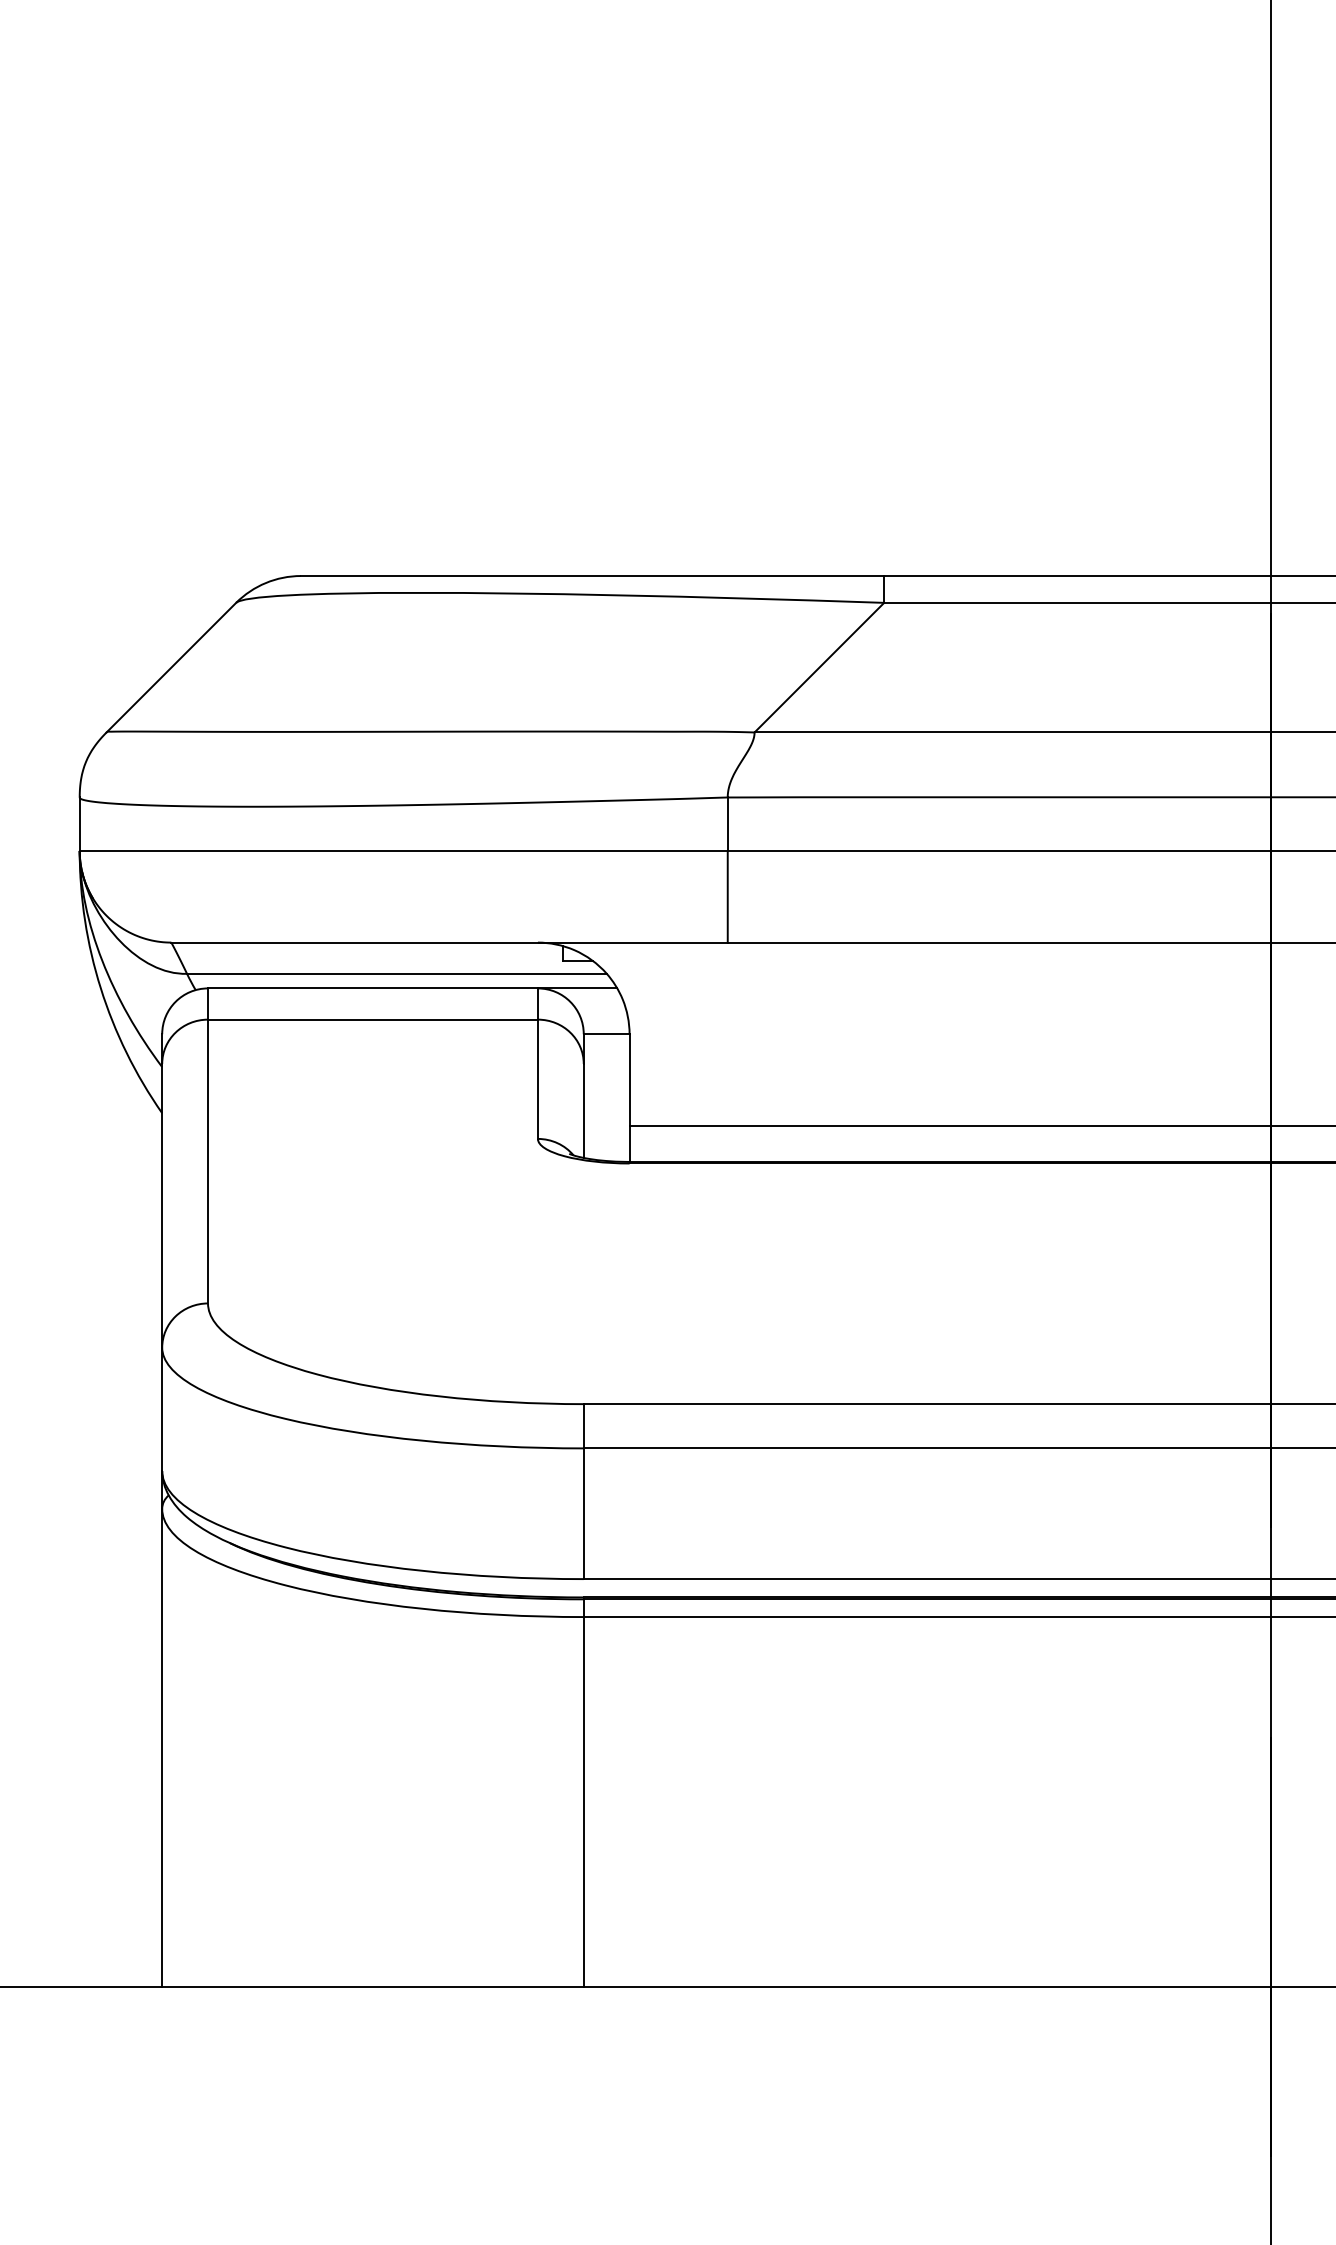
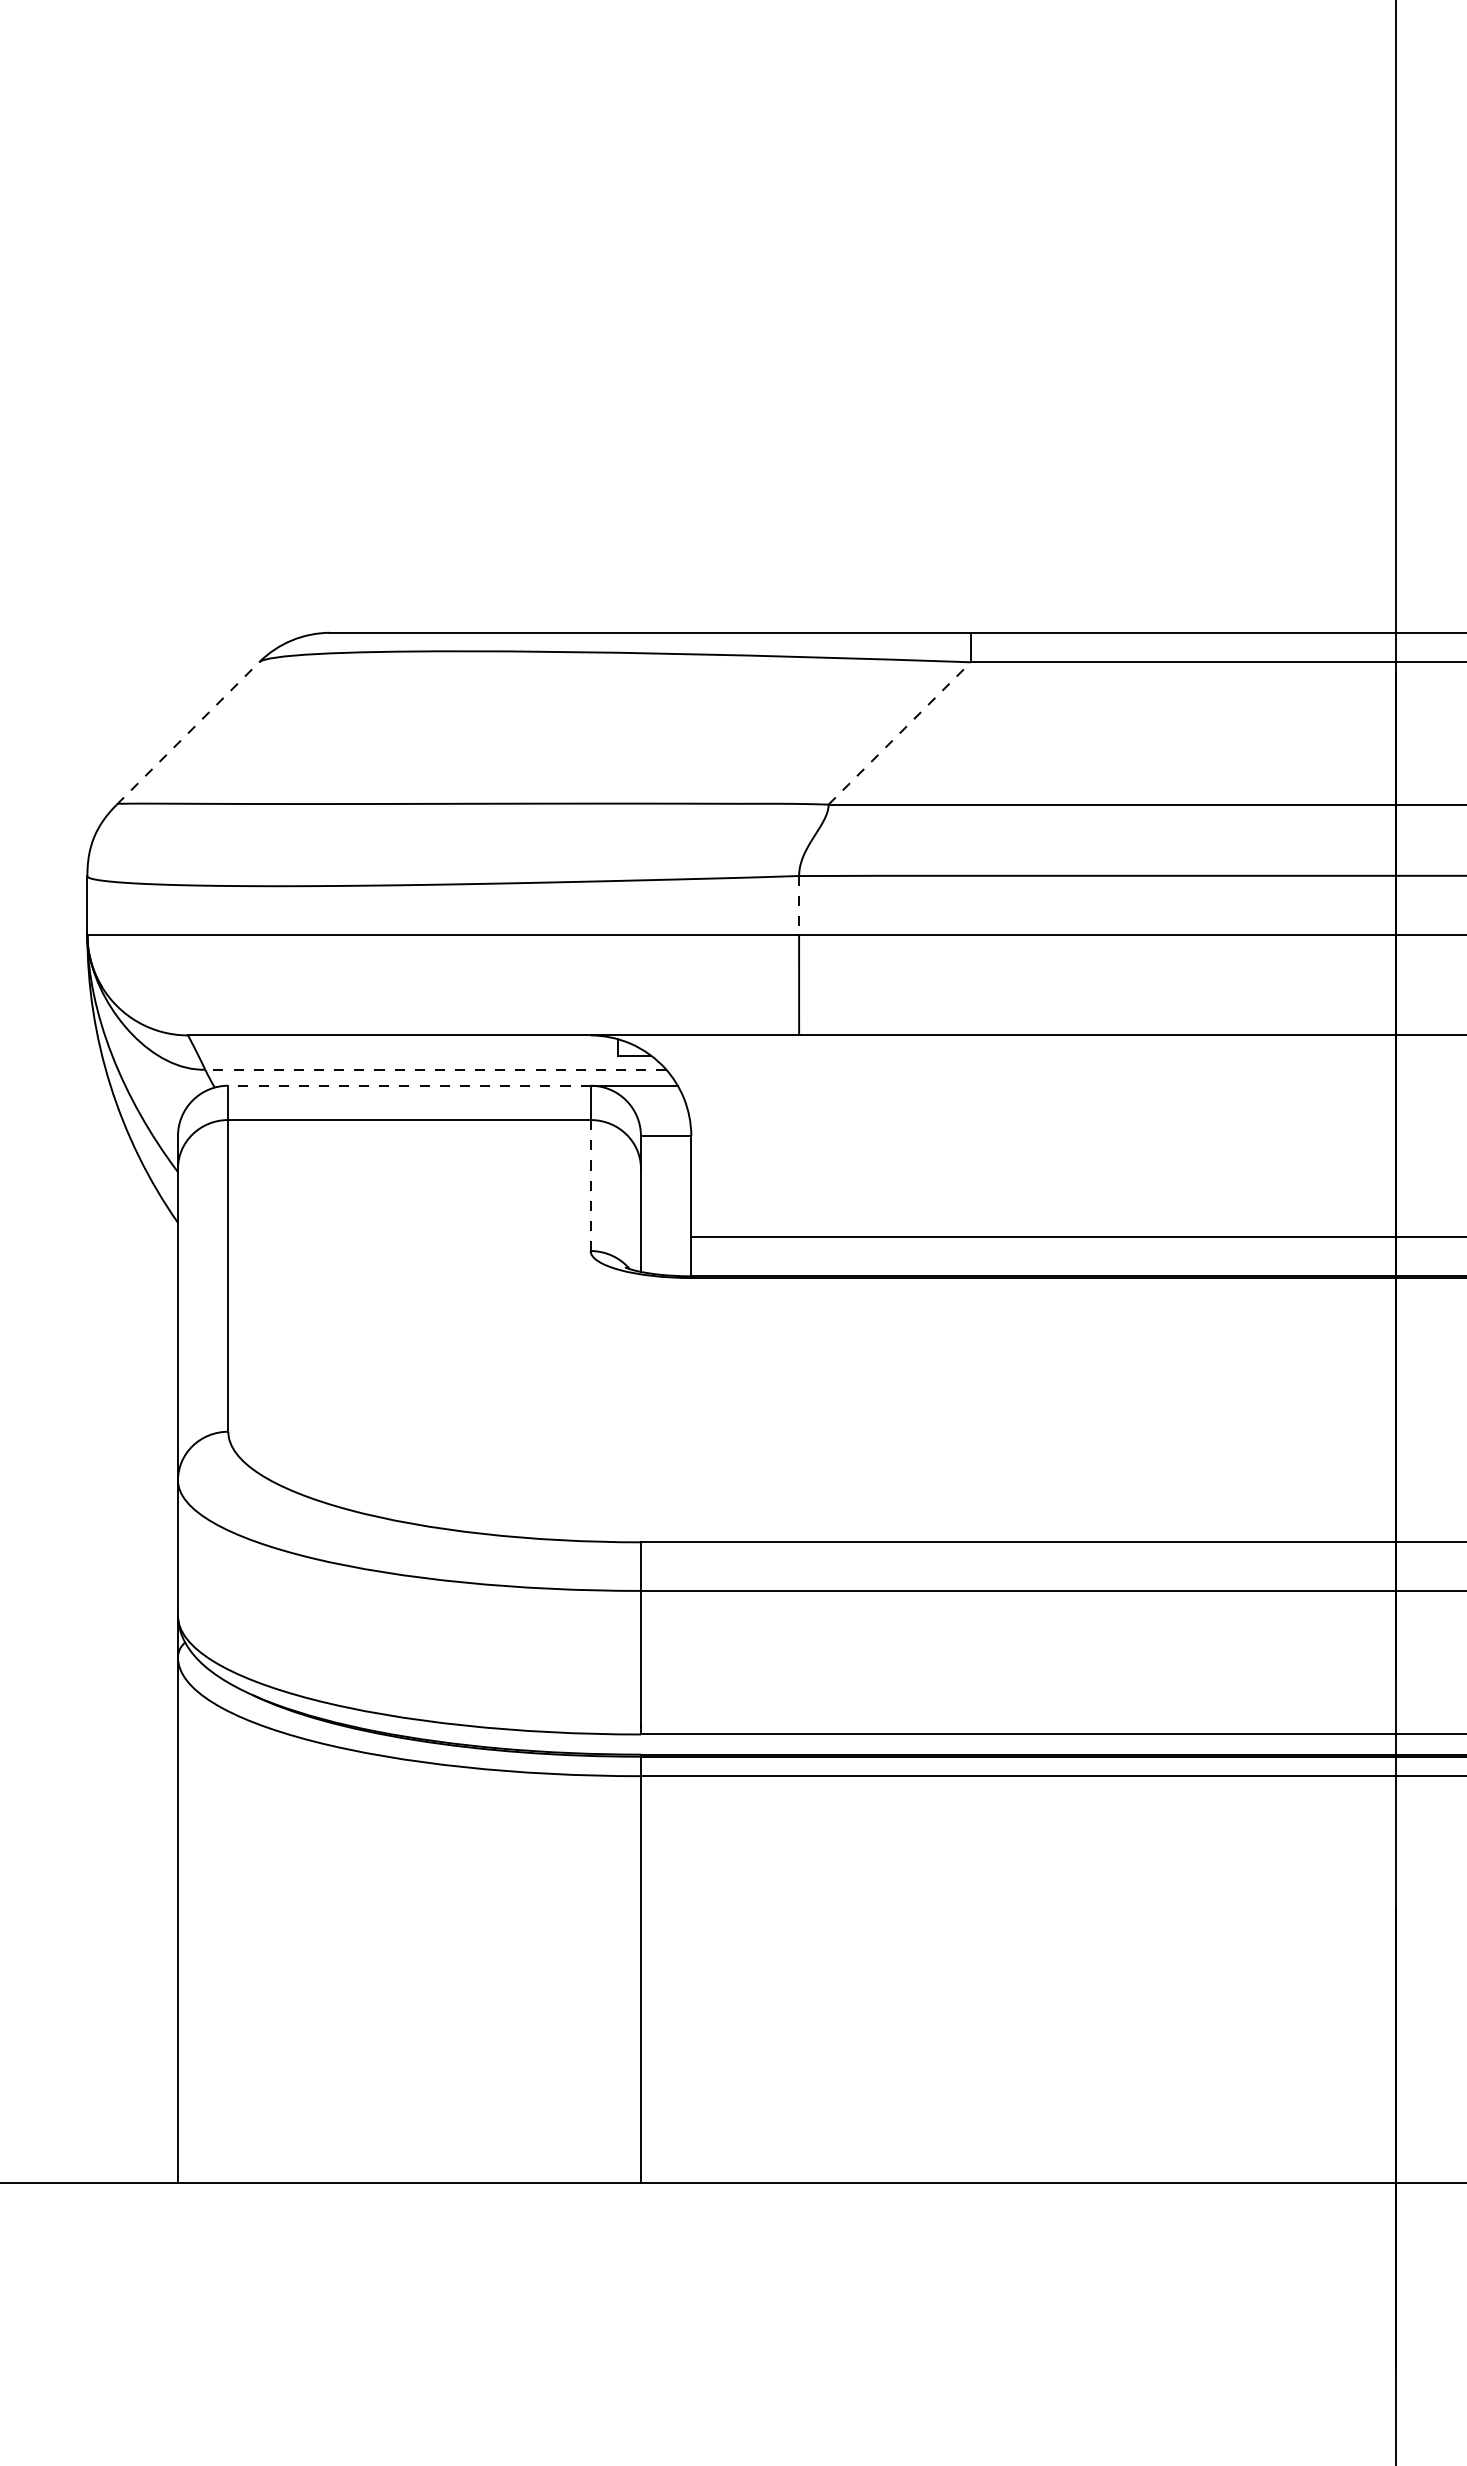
line: (171, 667) -> (188, 733), solid -> dashed
line: (819, 667) -> (899, 733), solid -> dashed
line: (727, 824) -> (798, 905), solid -> dashed
line: (396, 973) -> (435, 1069), solid -> dashed
line: (372, 988) -> (408, 1085), solid -> dashed
line: (537, 1079) -> (590, 1185), solid -> dashed

